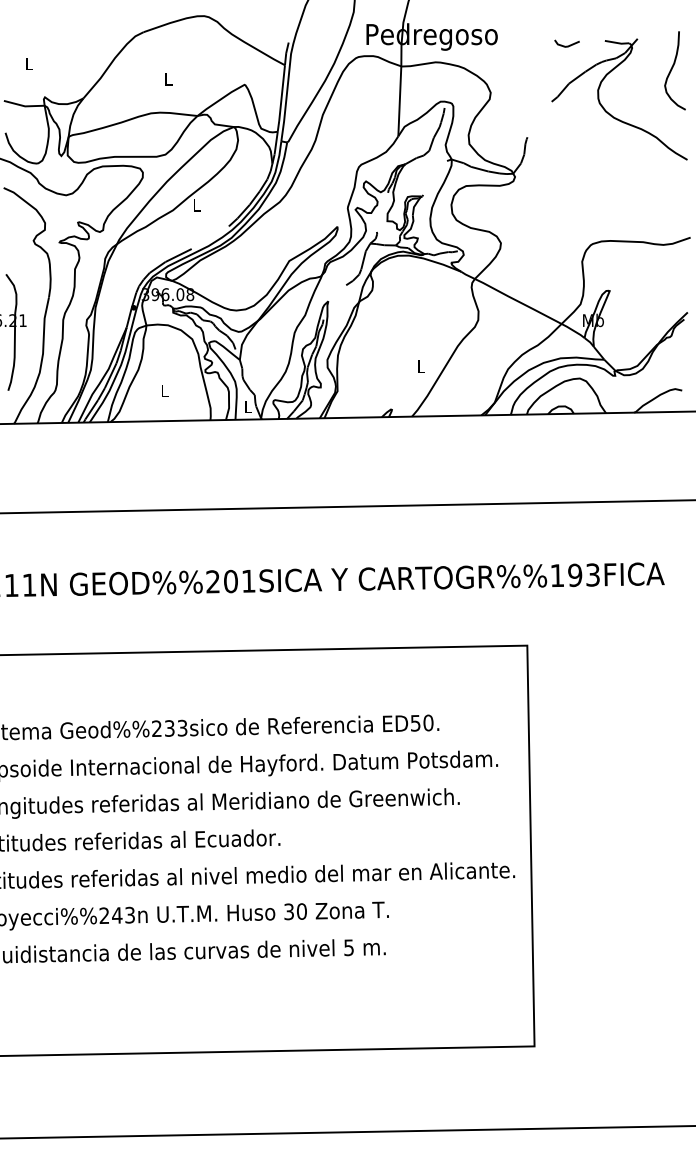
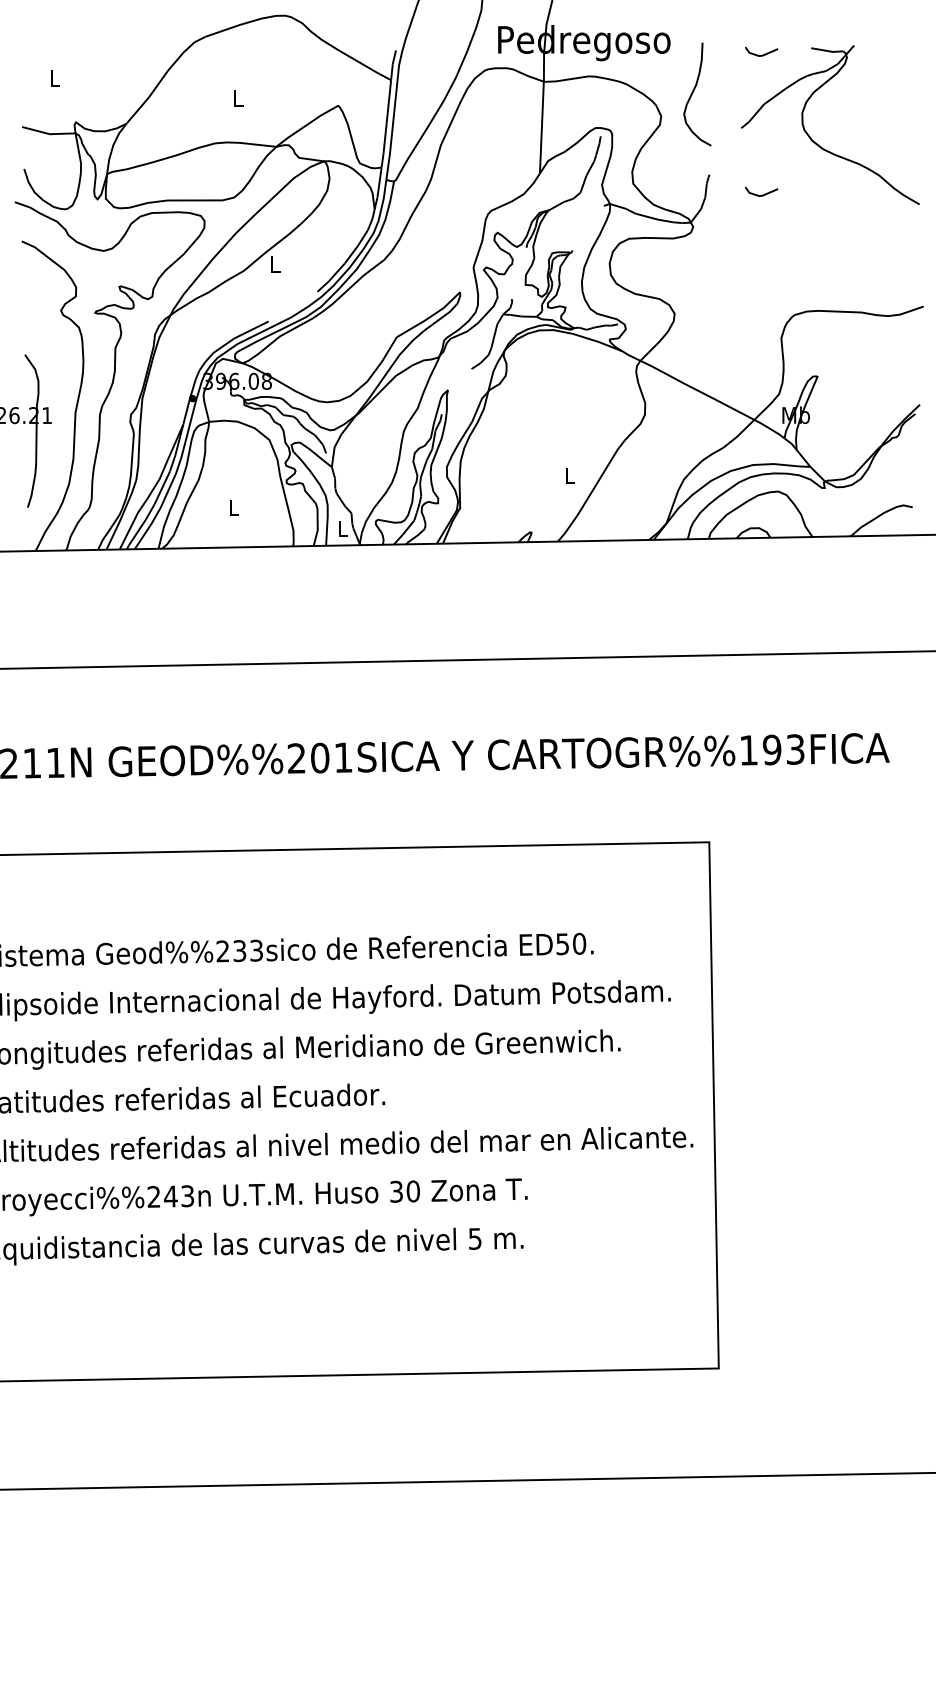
curve: (672, 70) -> (693, 93), moved
line: (567, 152) -> (761, 194), added

